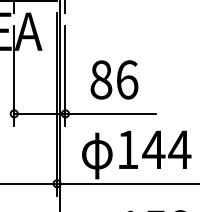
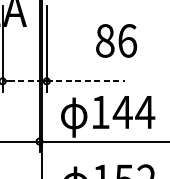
text: (114, 79) -> (116, 40), moved
line: (40, 113) -> (25, 81), solid -> dashed
line: (111, 113) -> (86, 81), solid -> dashed

